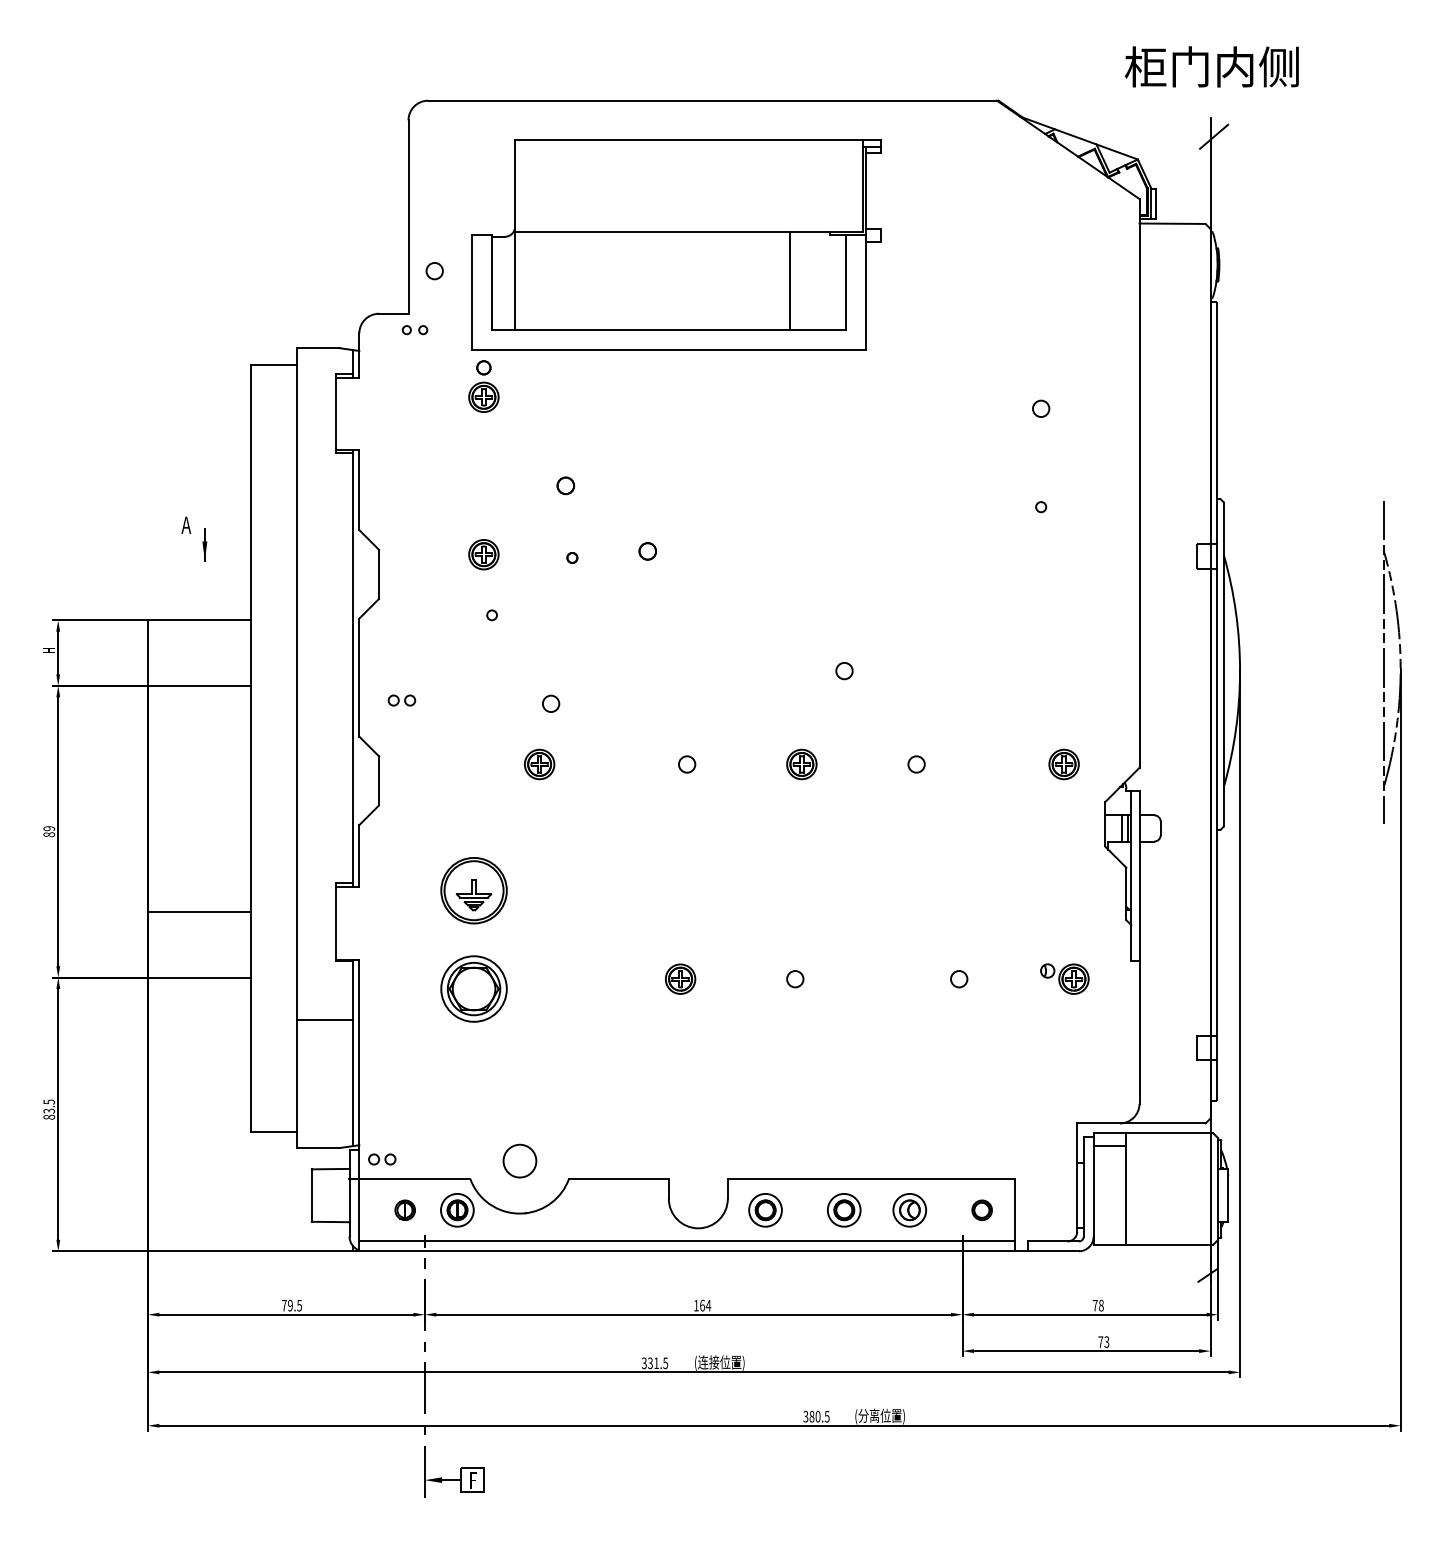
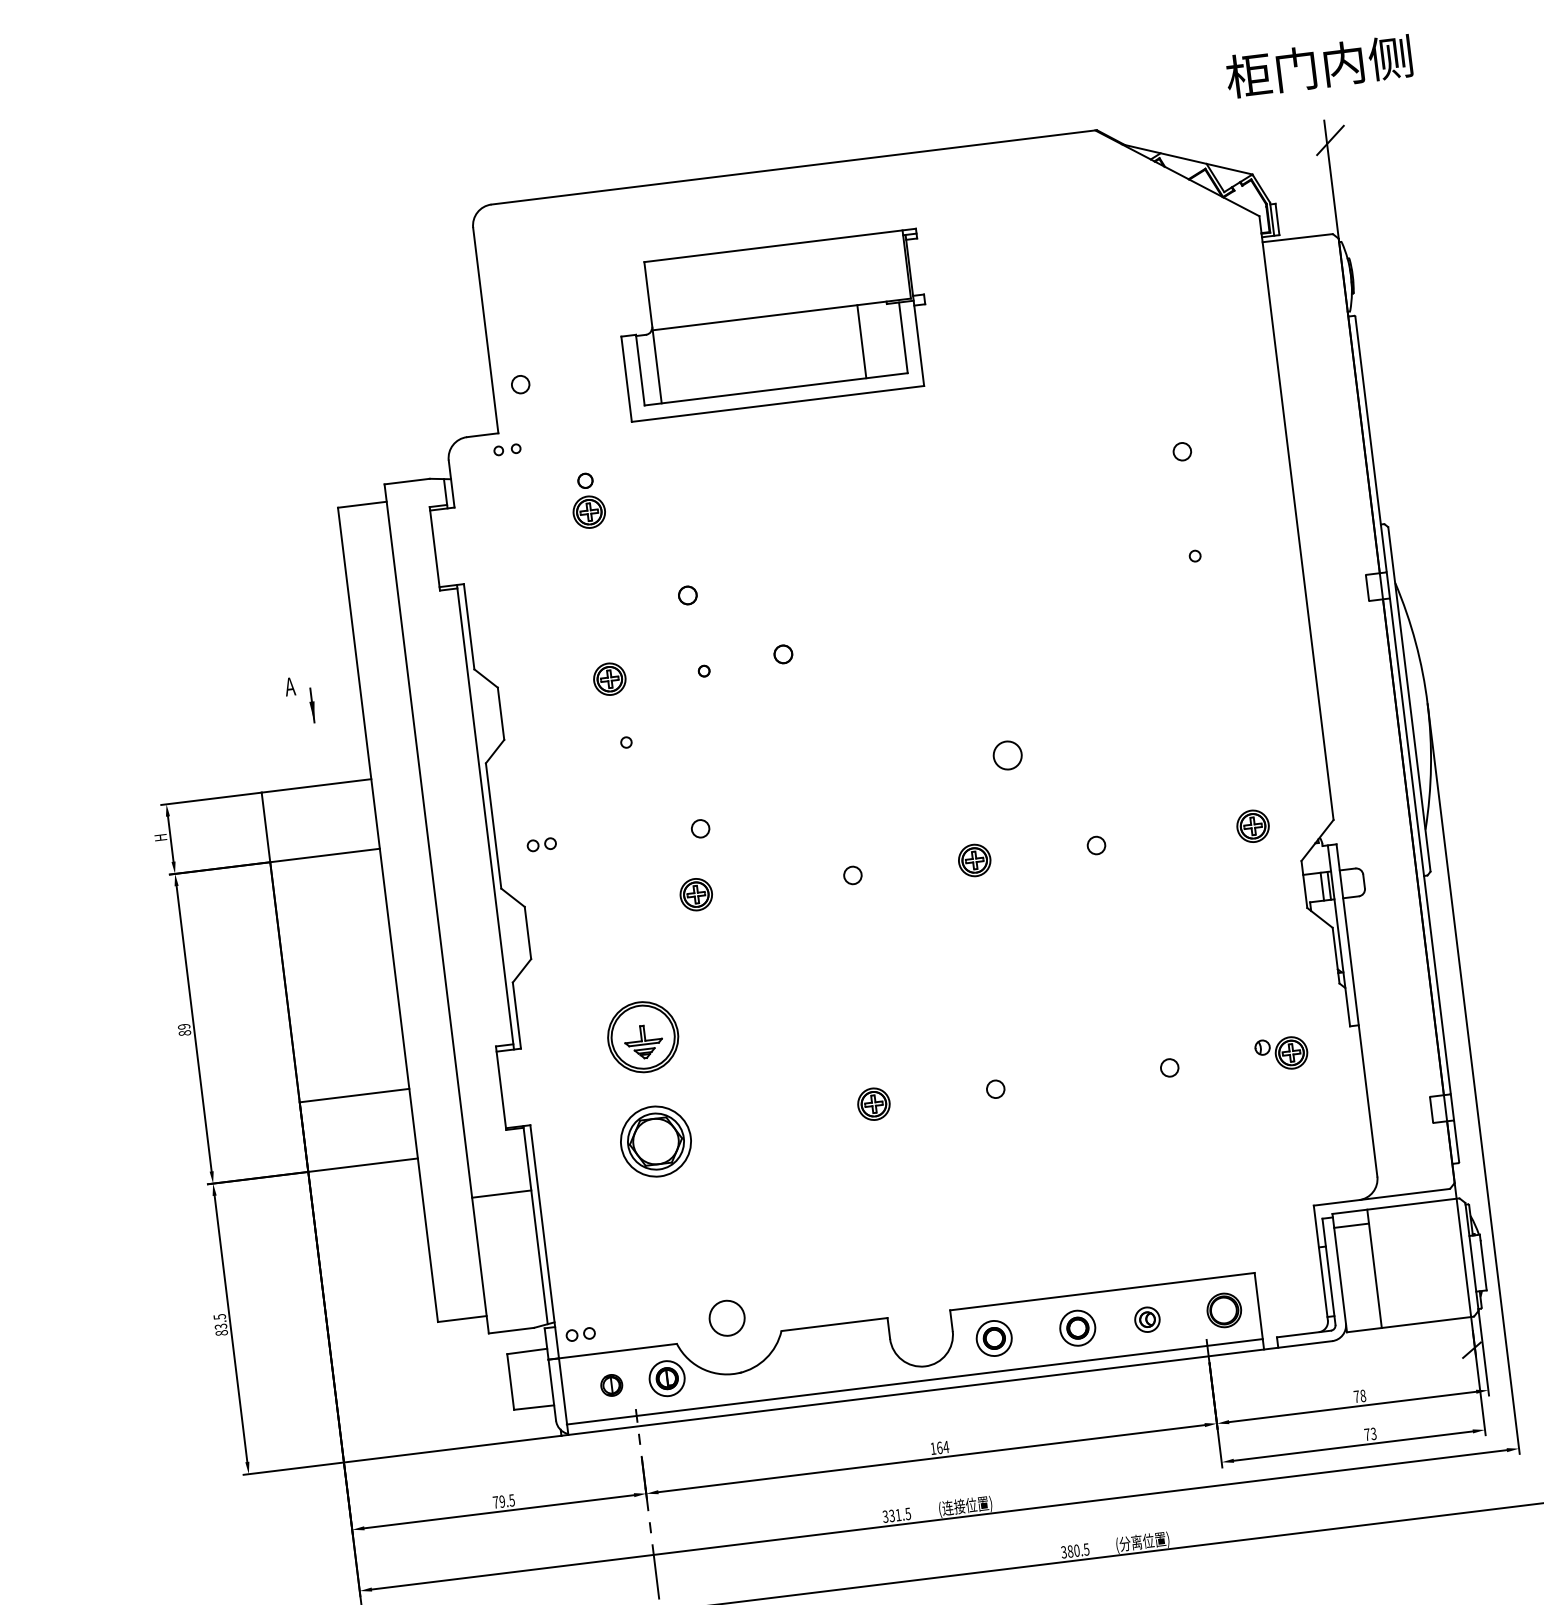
part: (676, 244) -> (773, 324), size x0.7
circle: (844, 671) -> (1007, 756), size x1.6
part: (981, 1209) -> (1223, 1309), size x1.6
part: (909, 1210) -> (1147, 1319), size x0.7

